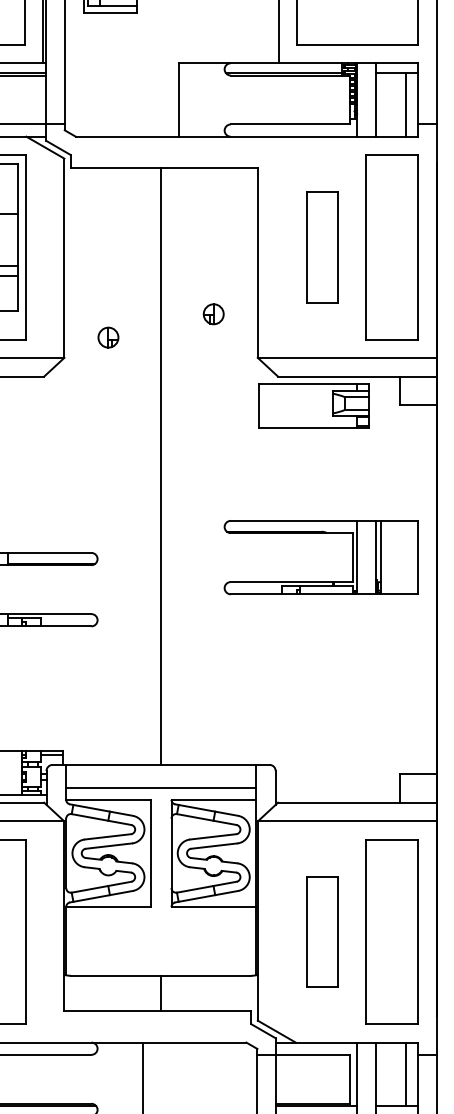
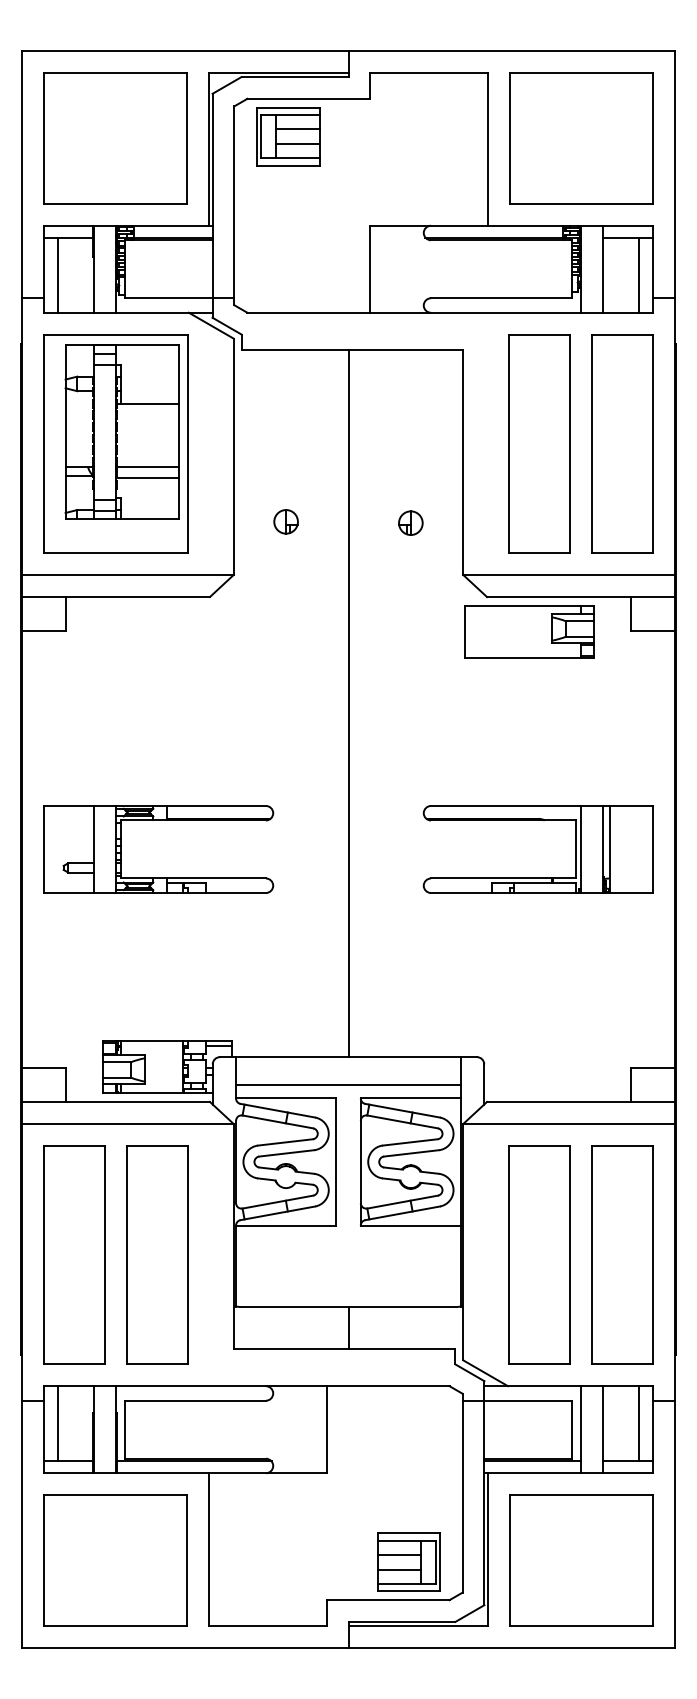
part: (322, 247) -> (539, 443), size x1.67
part: (107, 337) -> (285, 521), moved
part: (320, 581) -> (537, 877), moved
part: (322, 931) -> (539, 1254), size x1.67

